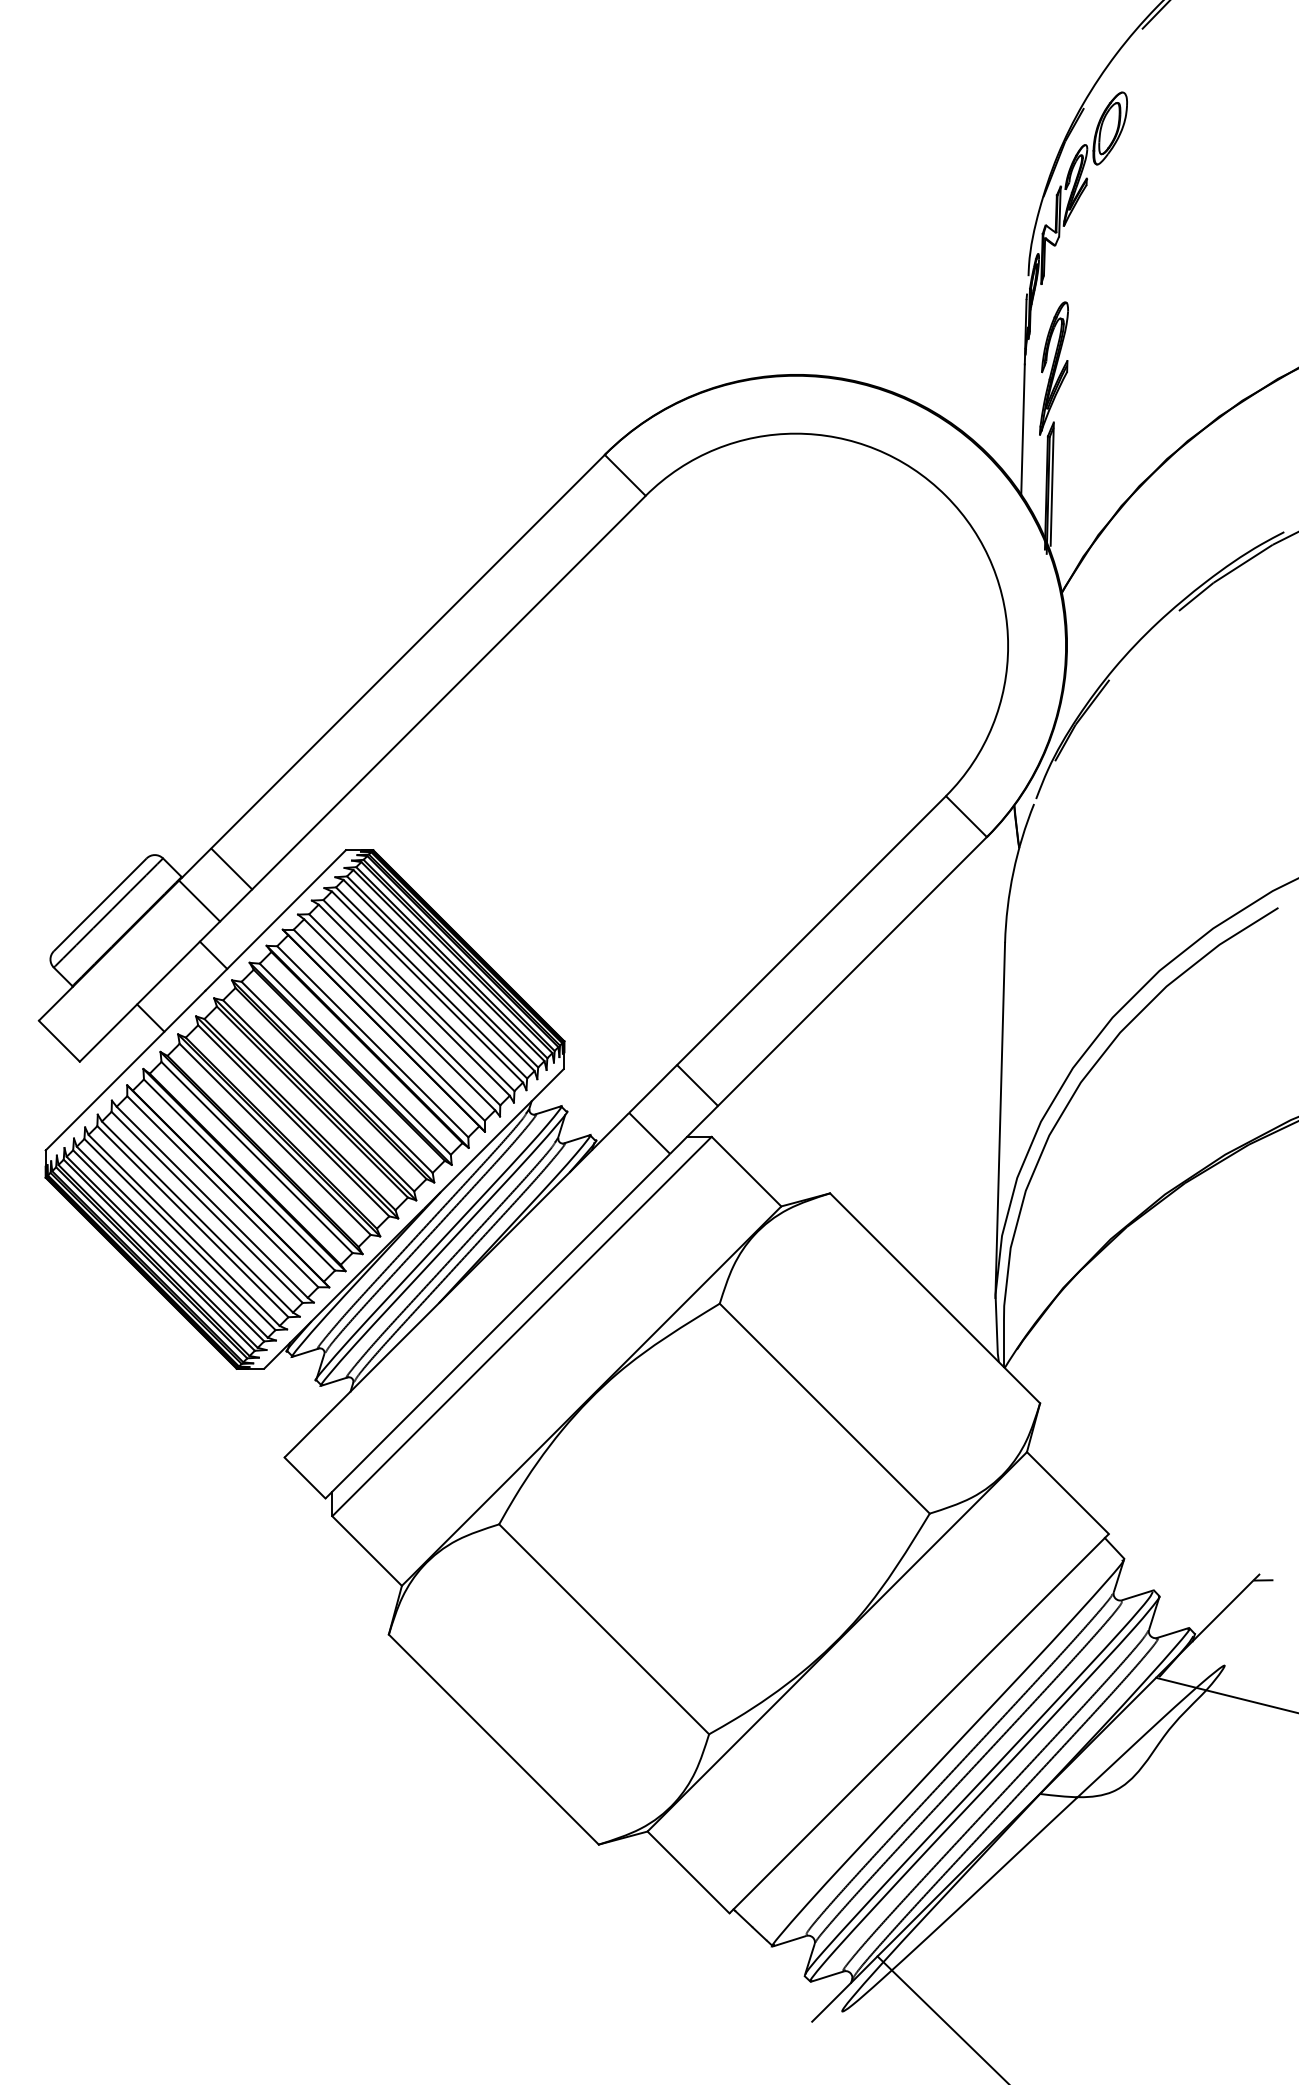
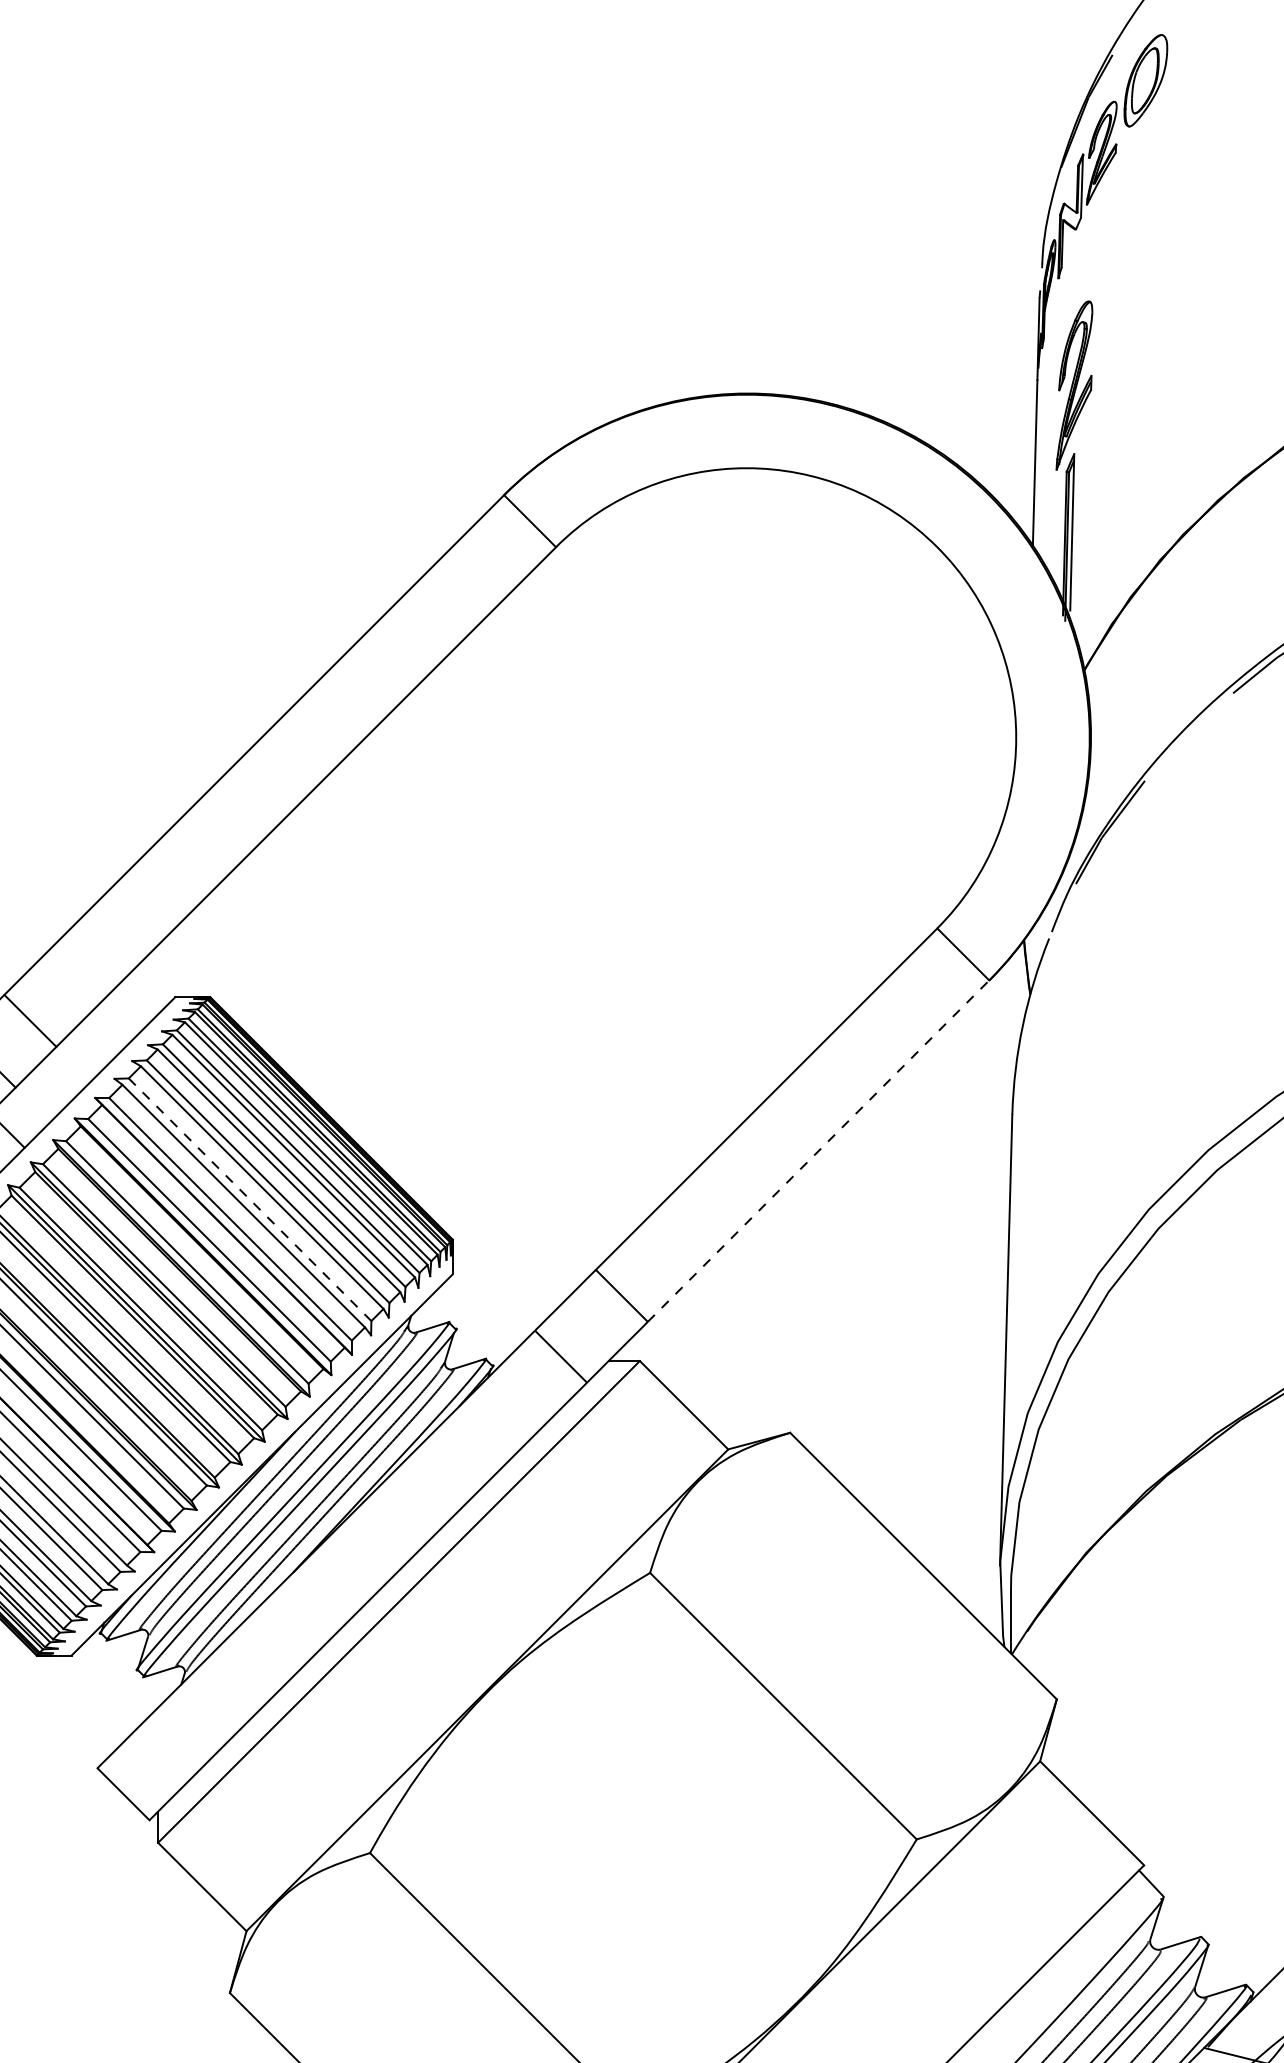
line: (852, 971) -> (818, 1151), solid -> dashed
line: (405, 1010) -> (251, 1200), solid -> dashed

